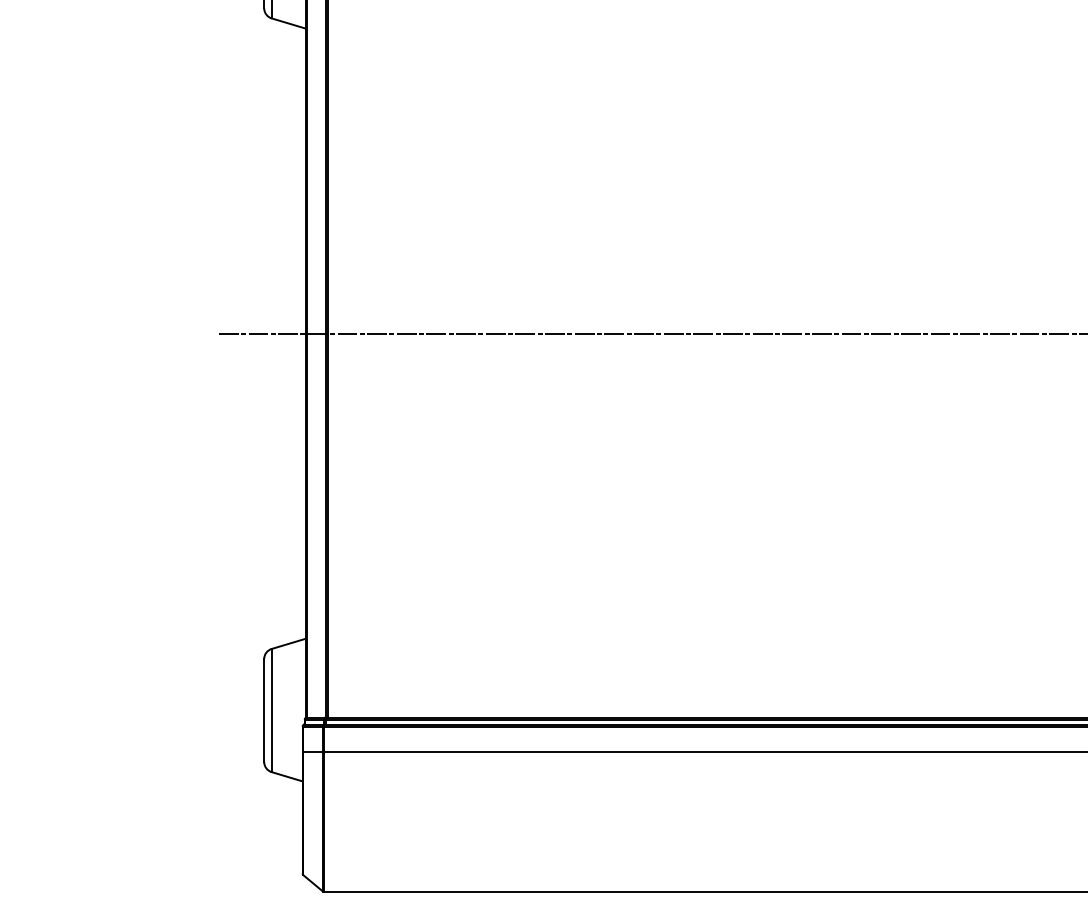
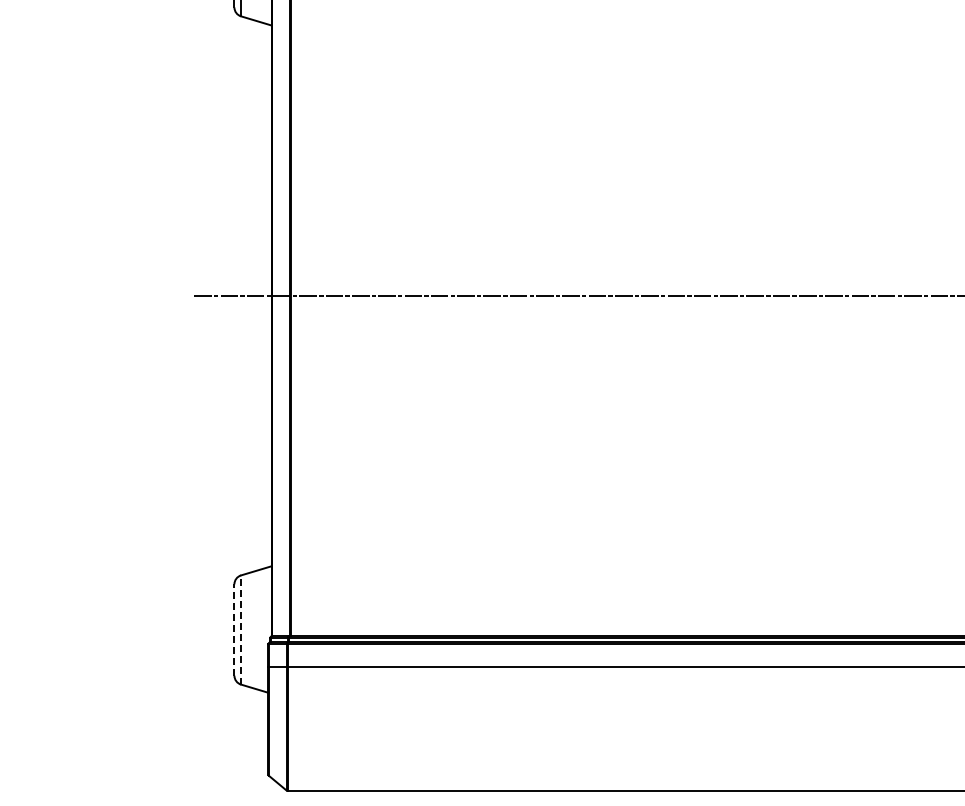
line: (264, 711) -> (234, 630), solid -> dashed
line: (272, 711) -> (241, 630), solid -> dashed

